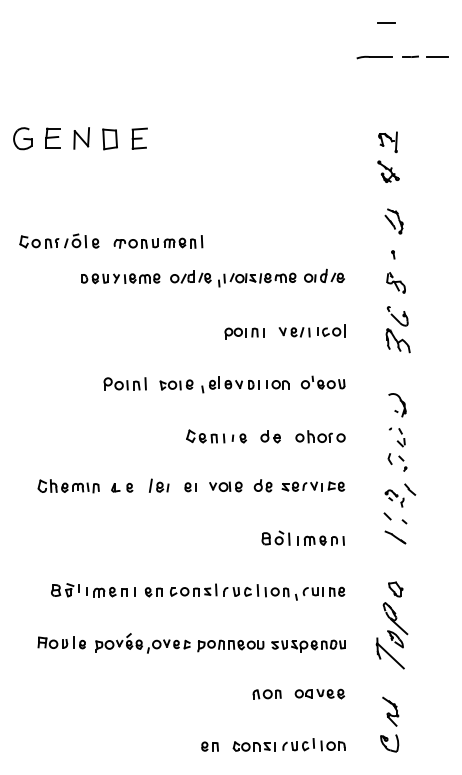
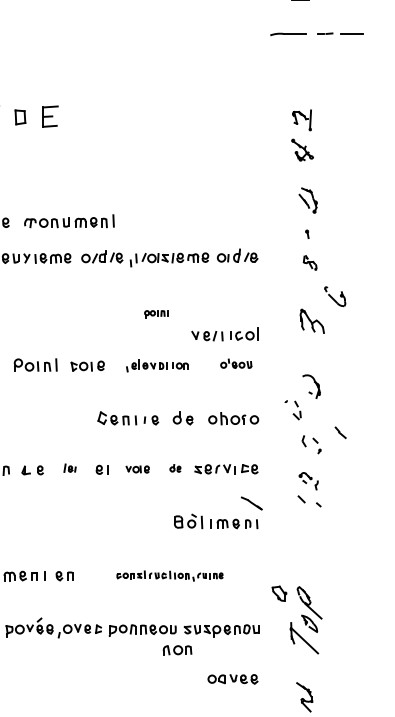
part: (109, 139) -> (19, 117), size x0.7
part: (395, 282) -> (309, 262), size x0.7
part: (397, 316) -> (334, 296), moved
part: (311, 330) -> (224, 334), moved
part: (244, 333) -> (156, 314), size x0.6
part: (322, 382) -> (235, 363), size x0.7
part: (245, 384) -> (157, 365), size x0.7
part: (396, 437) -> (292, 410), moved
part: (158, 485) -> (69, 468), size x0.6
part: (262, 485) -> (174, 468), size x0.6
part: (225, 486) -> (137, 469), size x0.7
line: (410, 489) -> (341, 432), moved
line: (395, 537) -> (251, 503), moved
part: (395, 589) -> (279, 593), moved
part: (257, 591) -> (169, 575), size x0.6
part: (266, 694) -> (176, 650), moved

